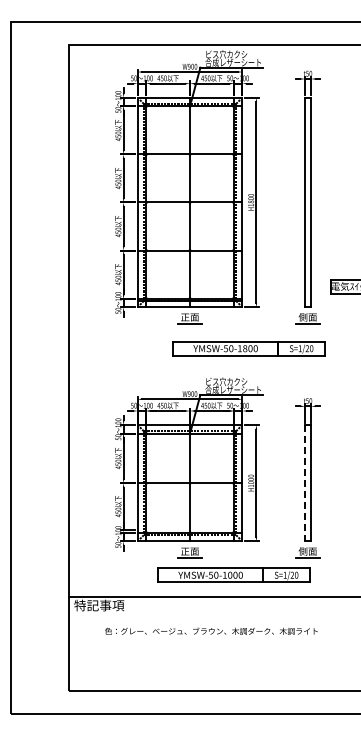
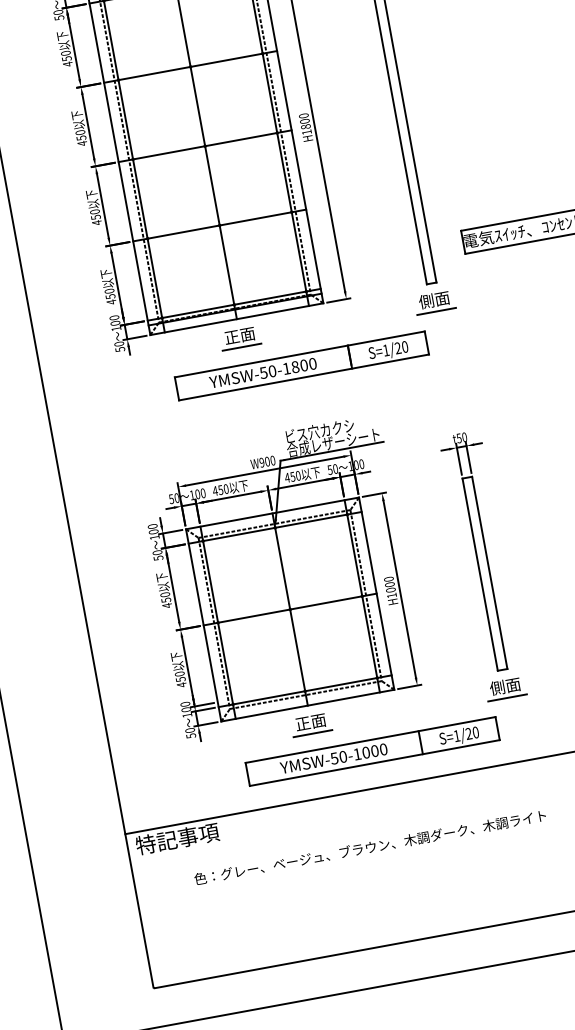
part: (248, 348) -> (300, 365), moved
line: (305, 483) -> (480, 575), dashed -> solid
part: (233, 574) -> (371, 750), moved

